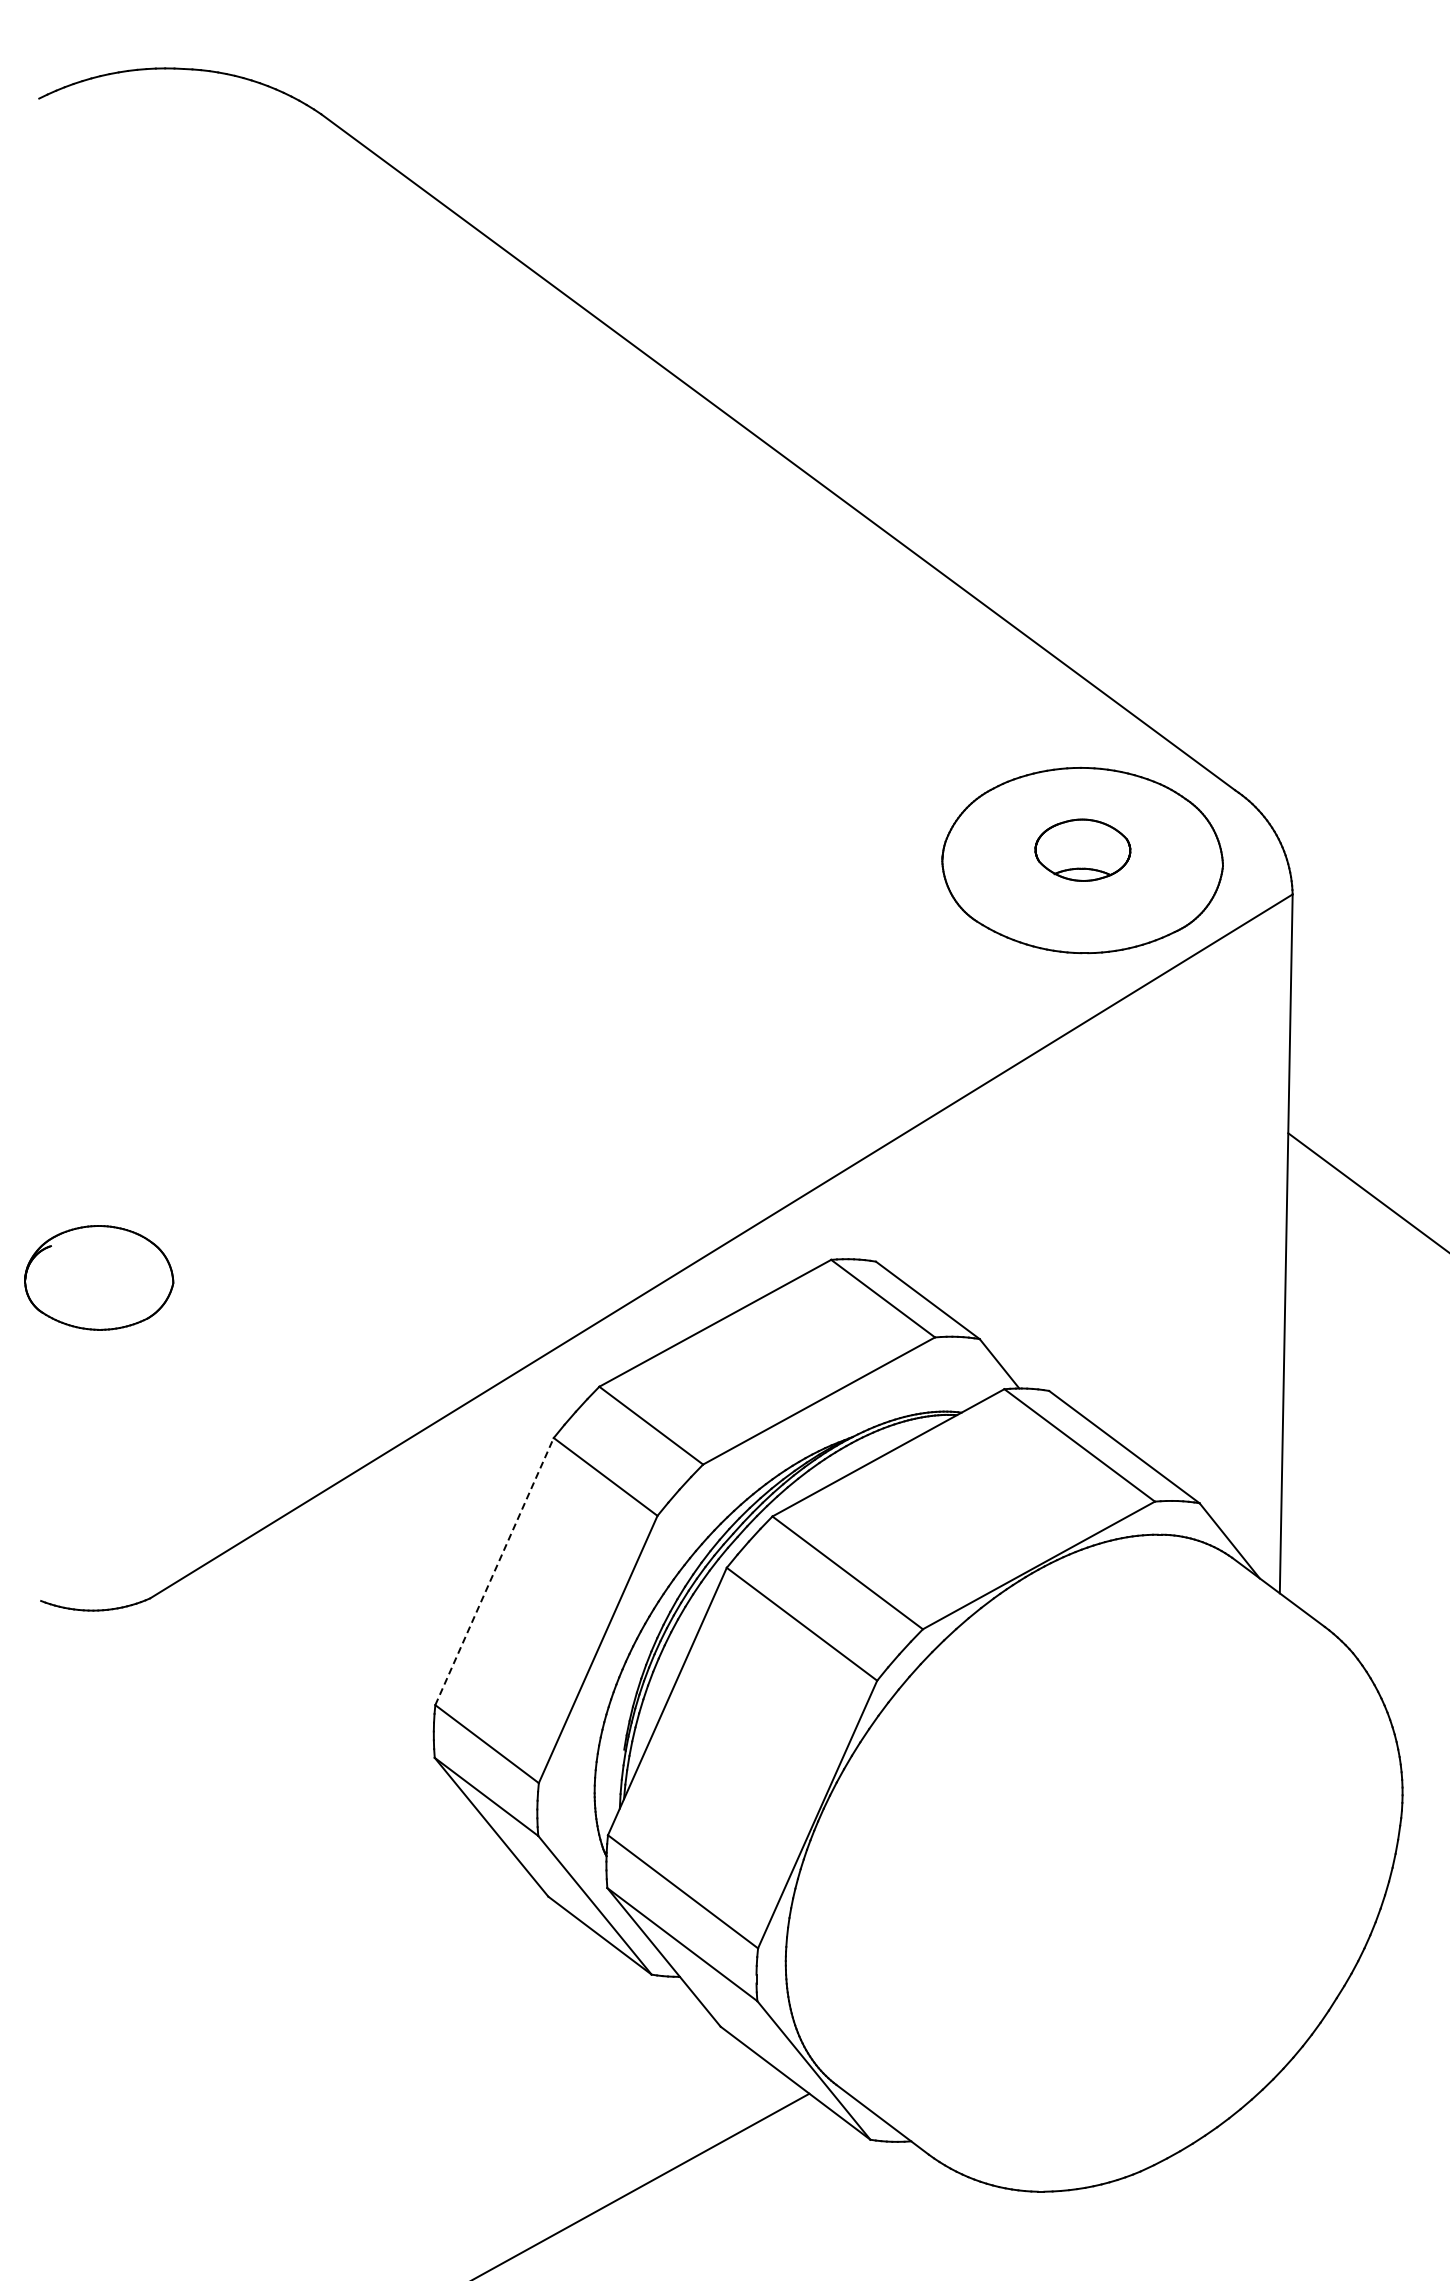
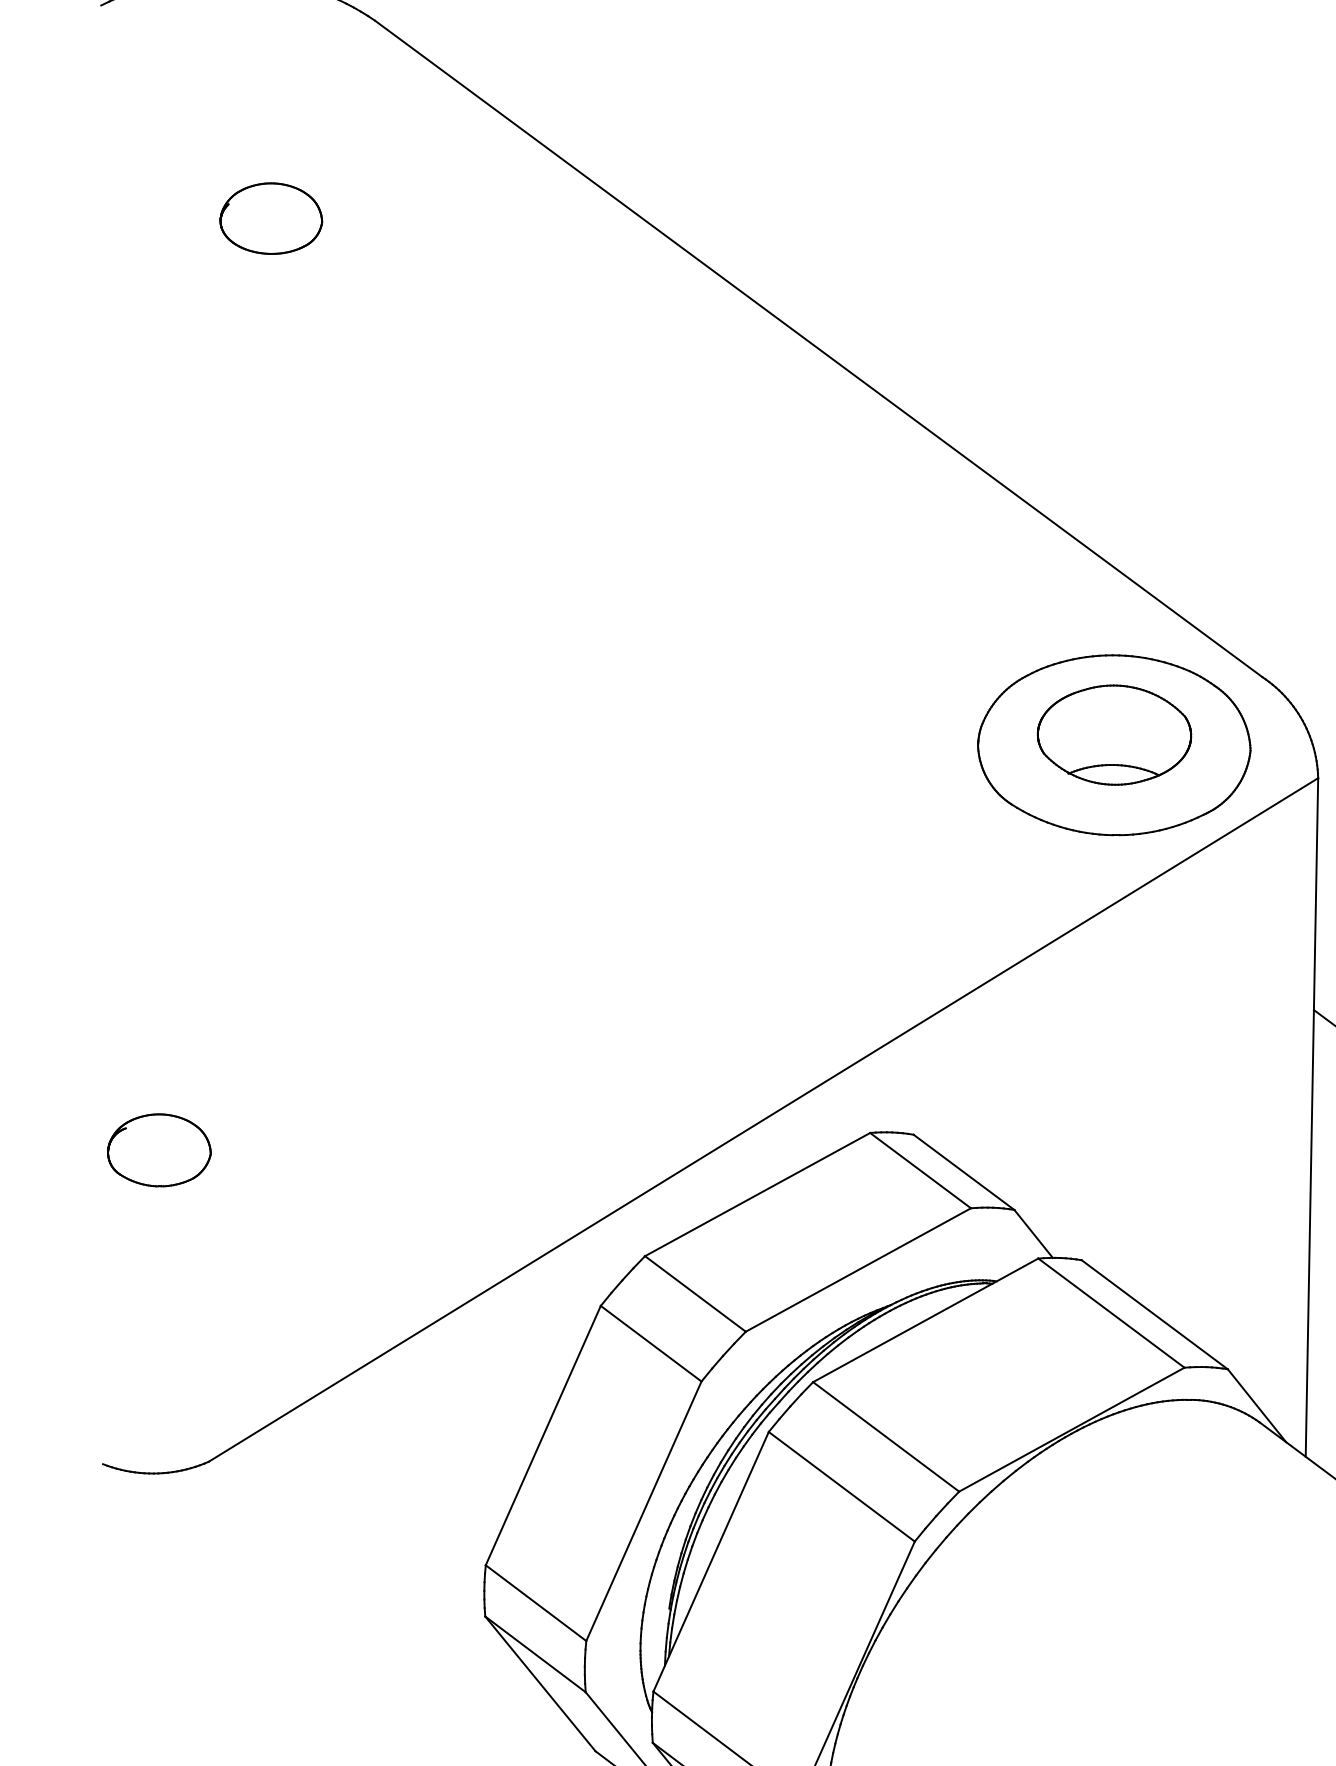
part: (214, 317) -> (271, 218), added
part: (1082, 850) -> (1114, 735), size x1.67
part: (98, 1277) -> (158, 1150), size x0.71
line: (494, 1571) -> (543, 1435), dashed -> solid

